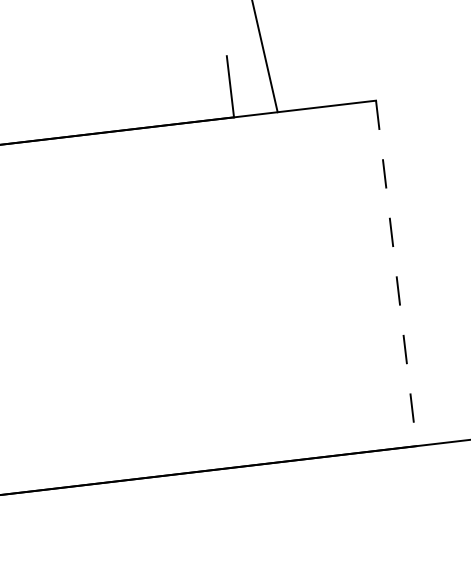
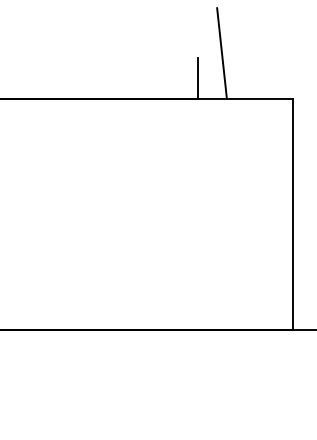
line: (396, 273) -> (292, 214), dashed -> solid

